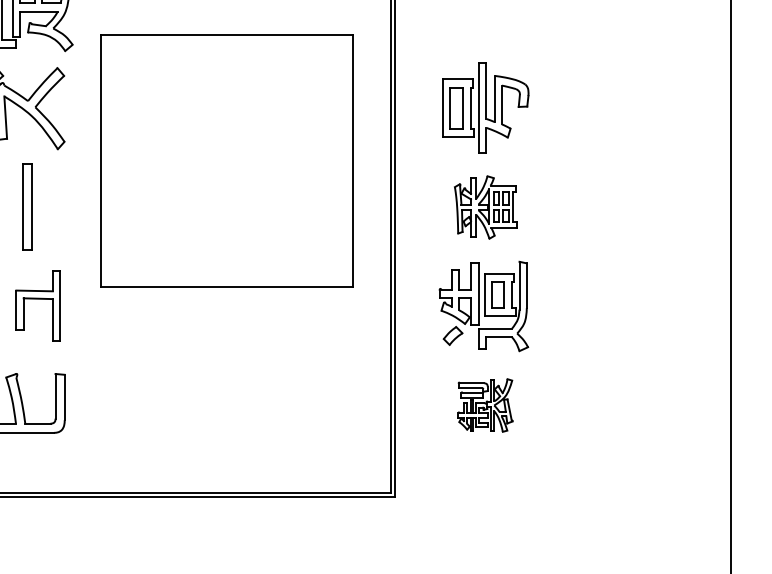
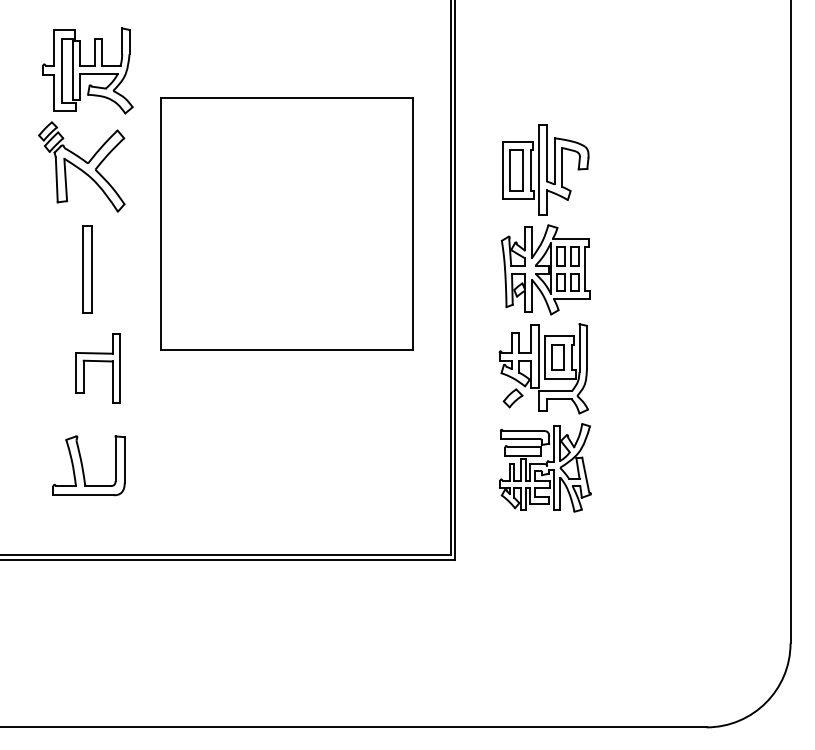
part: (485, 207) -> (545, 269), size x1.43
part: (485, 405) -> (545, 467), size x1.67

